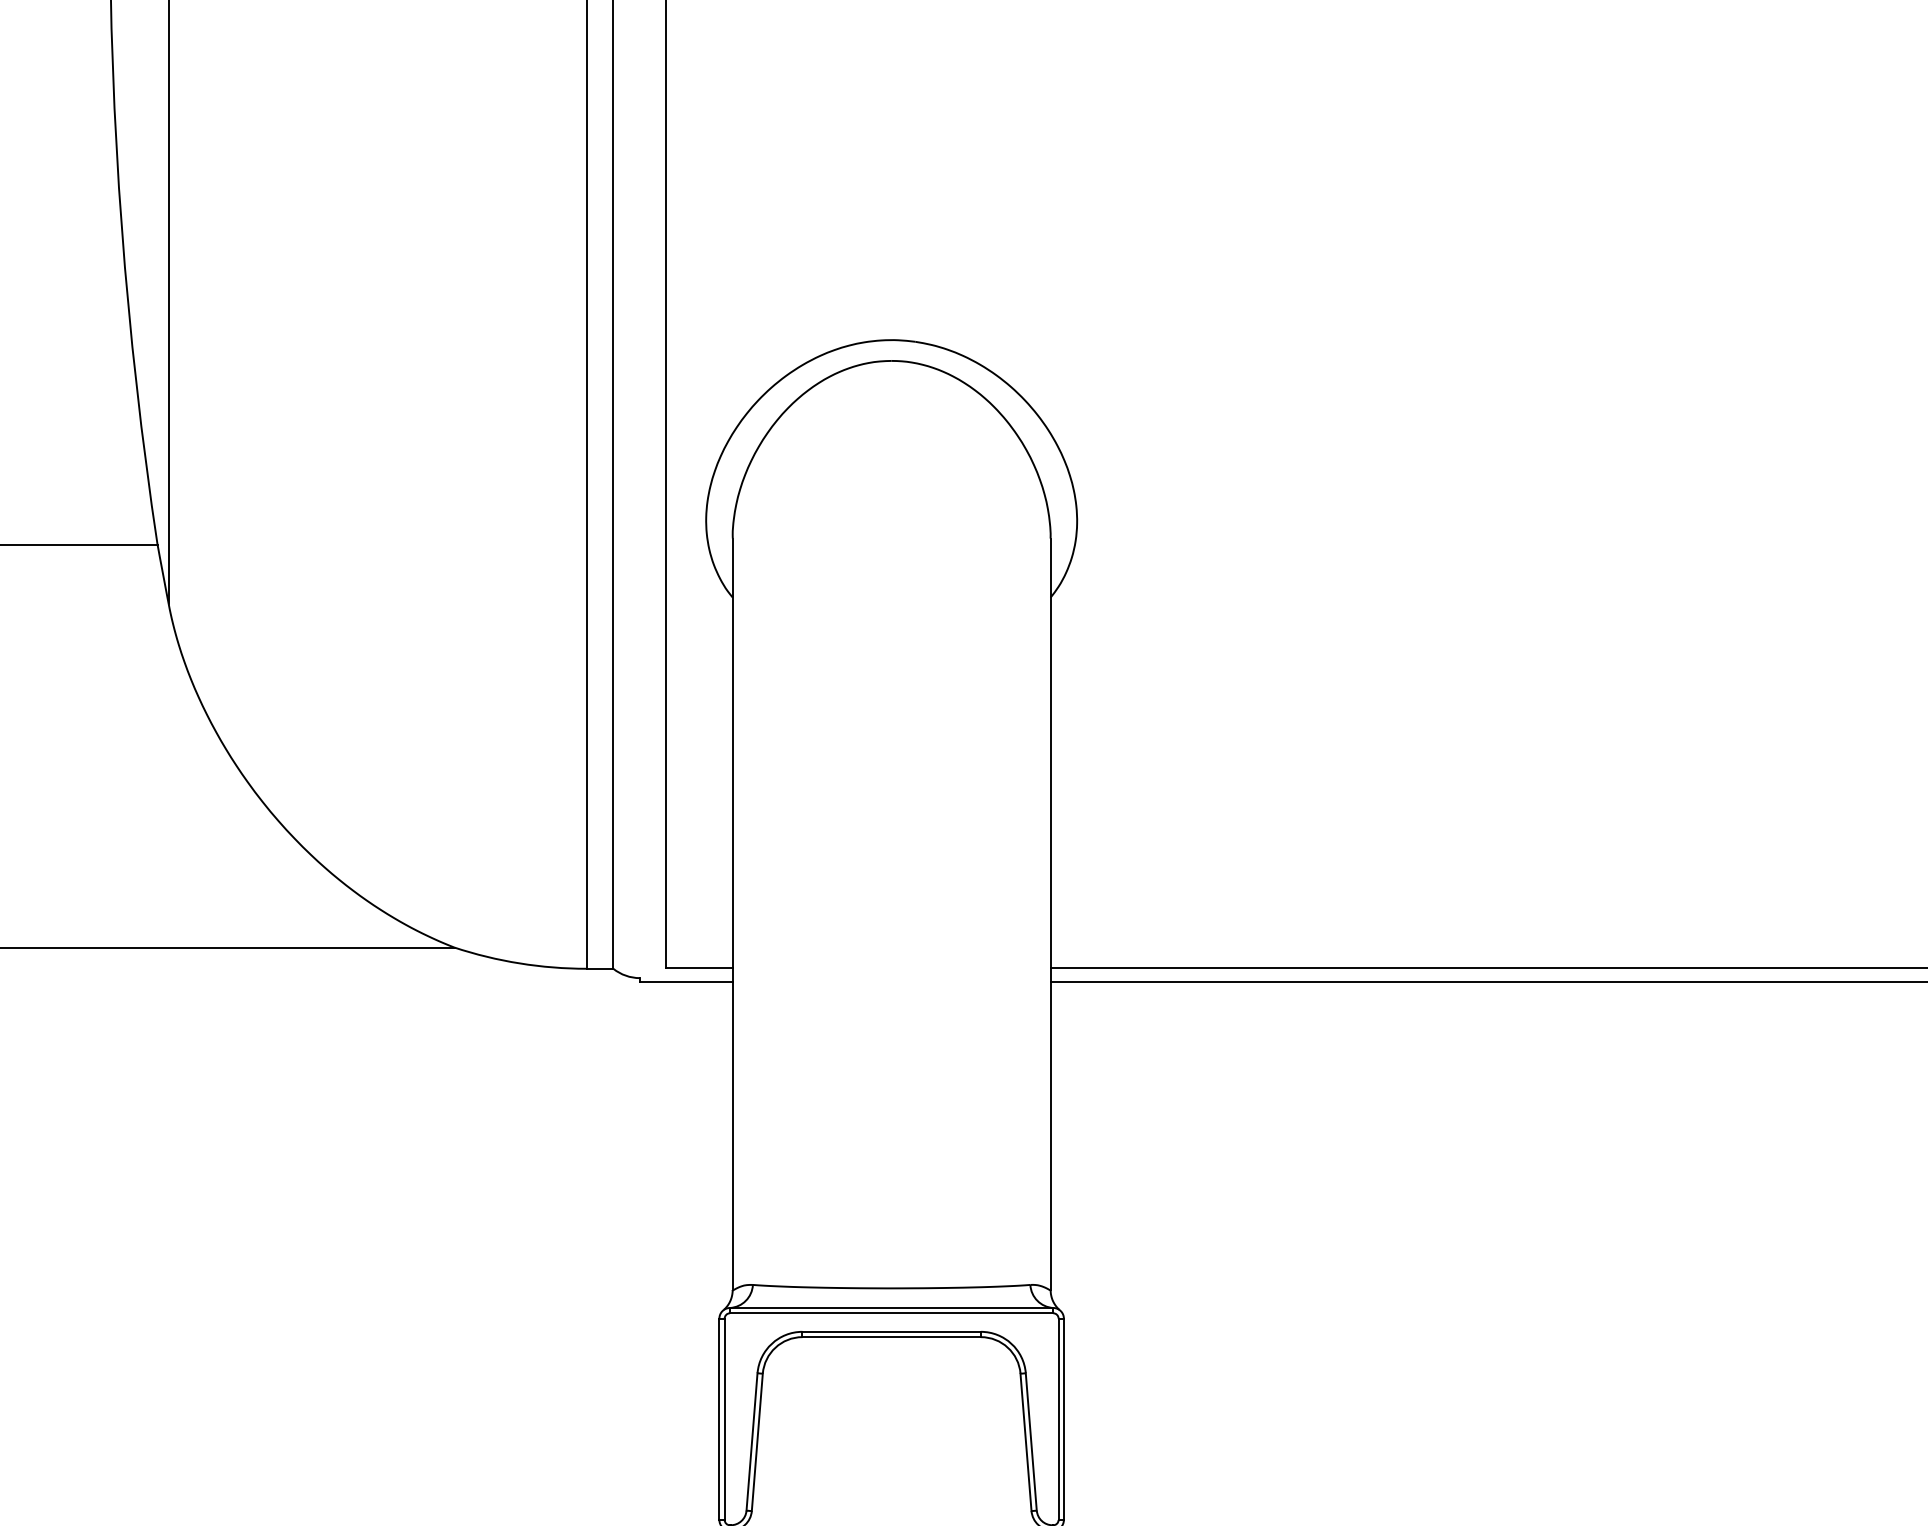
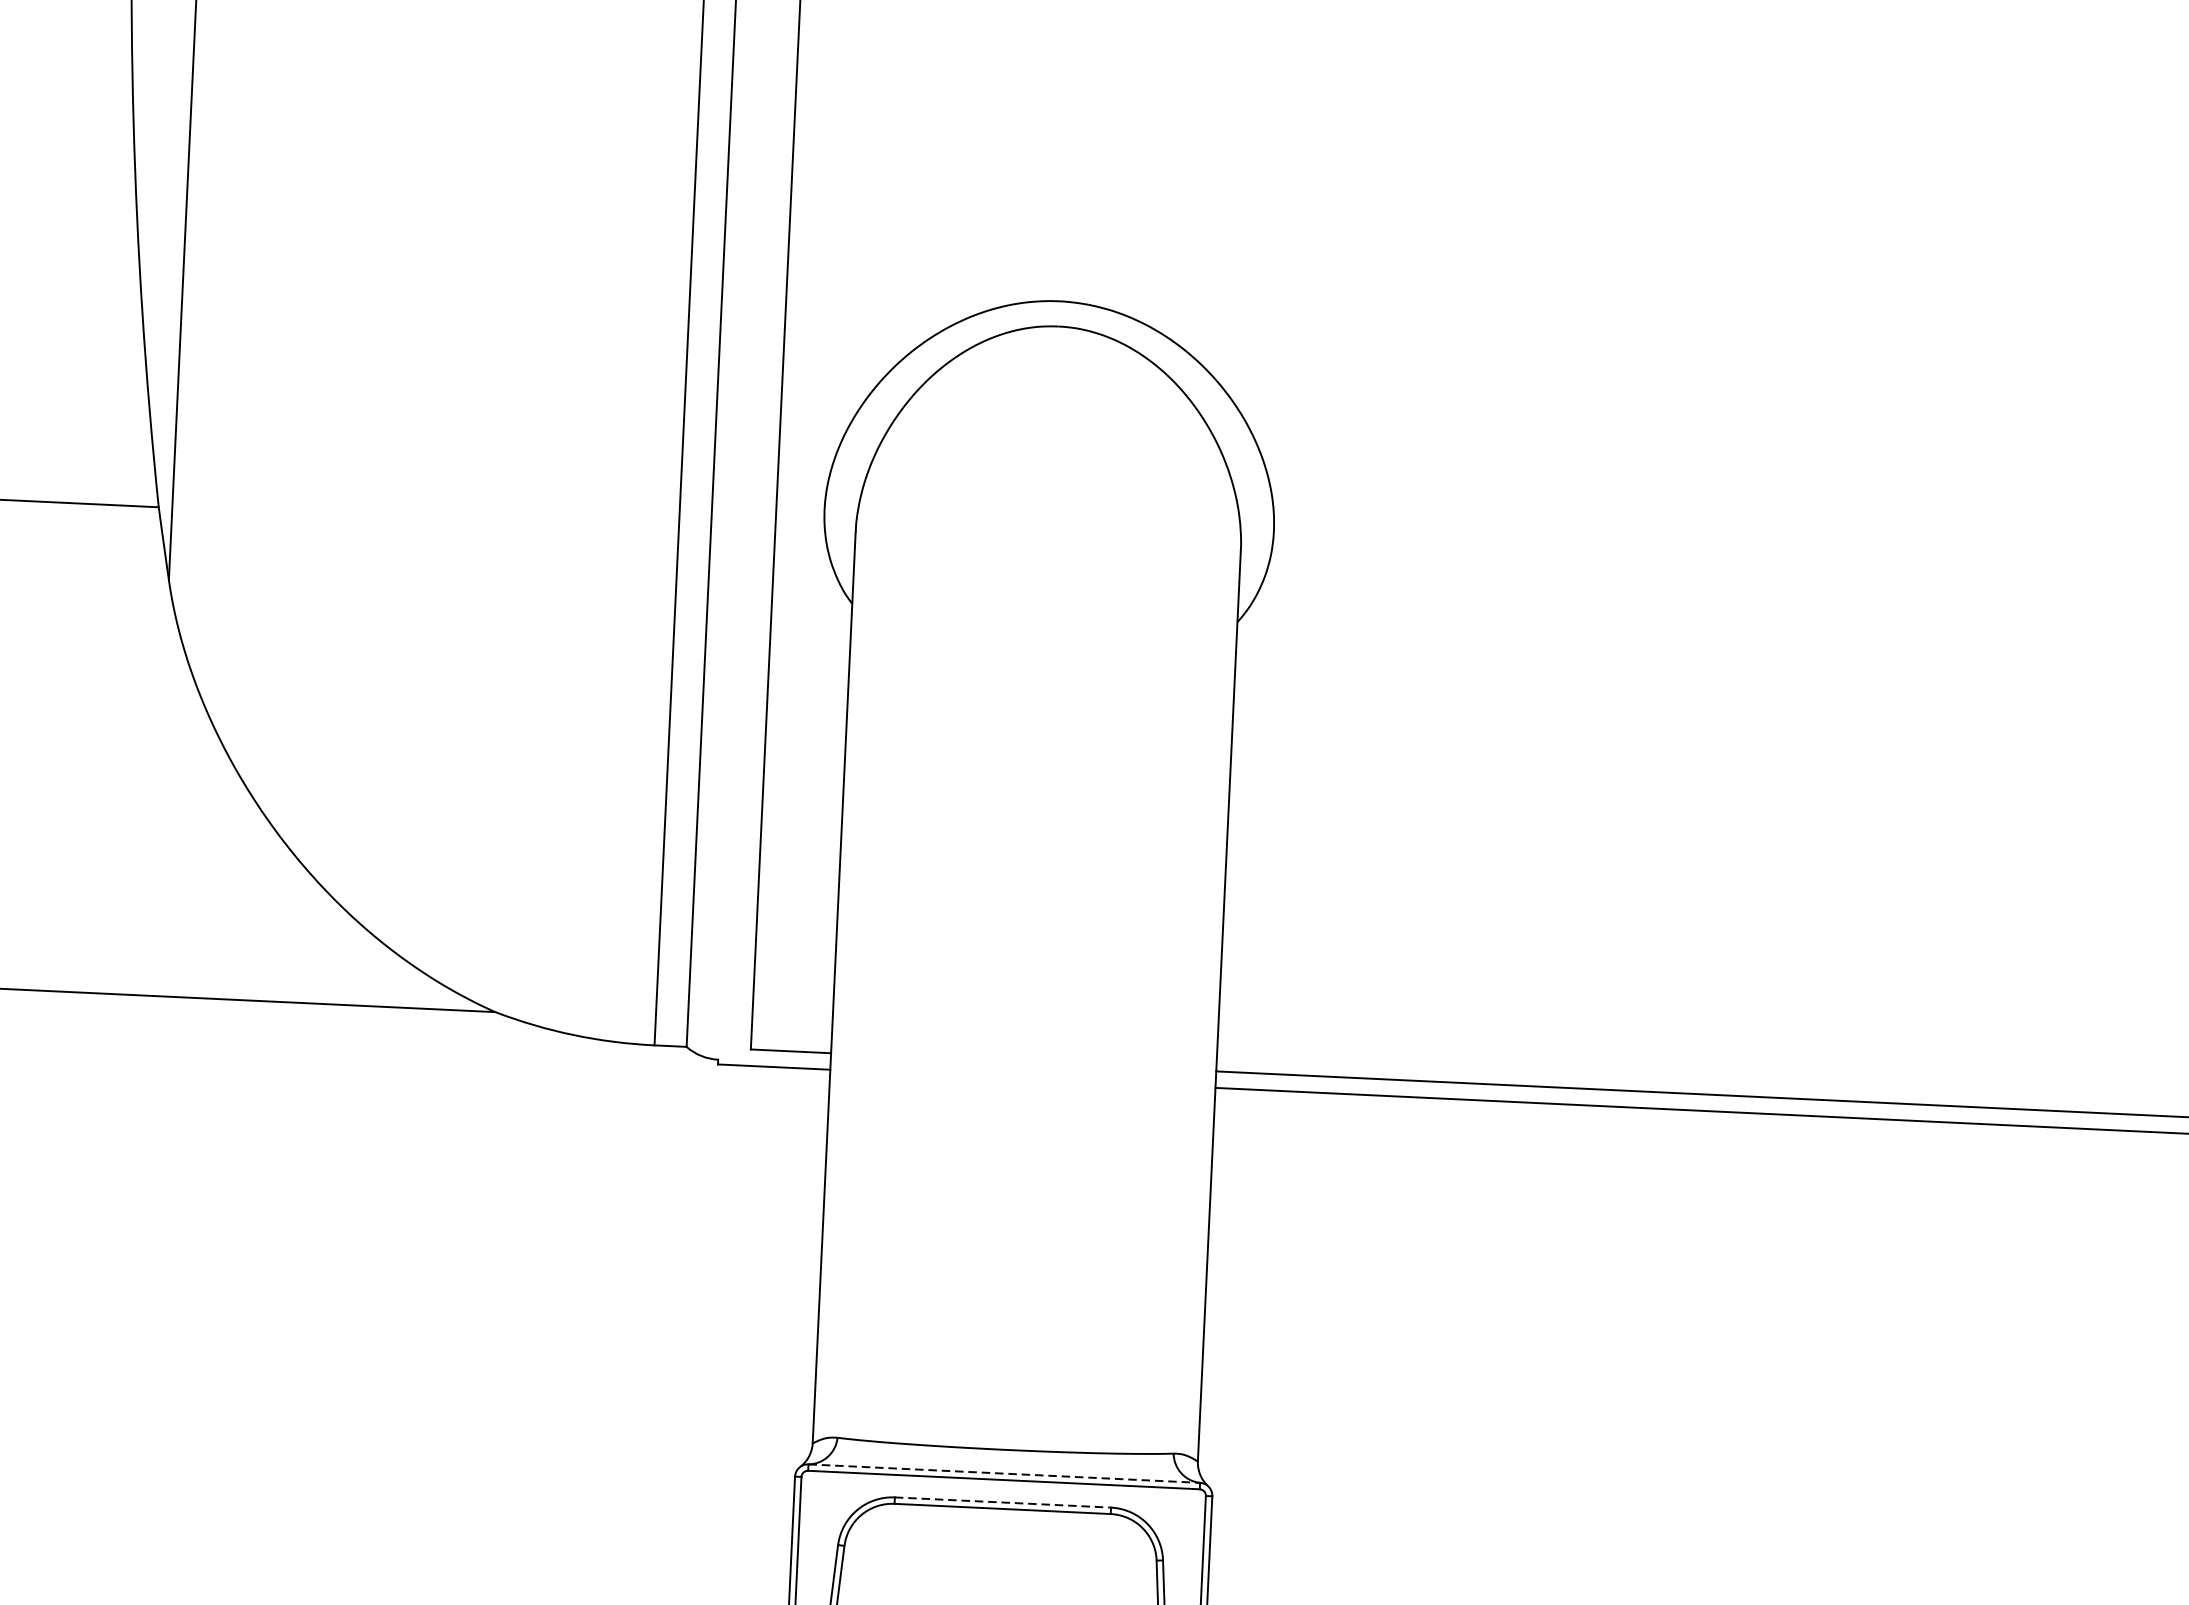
line: (891, 1307) -> (1004, 1473), solid -> dashed
line: (892, 1331) -> (1003, 1502), solid -> dashed

